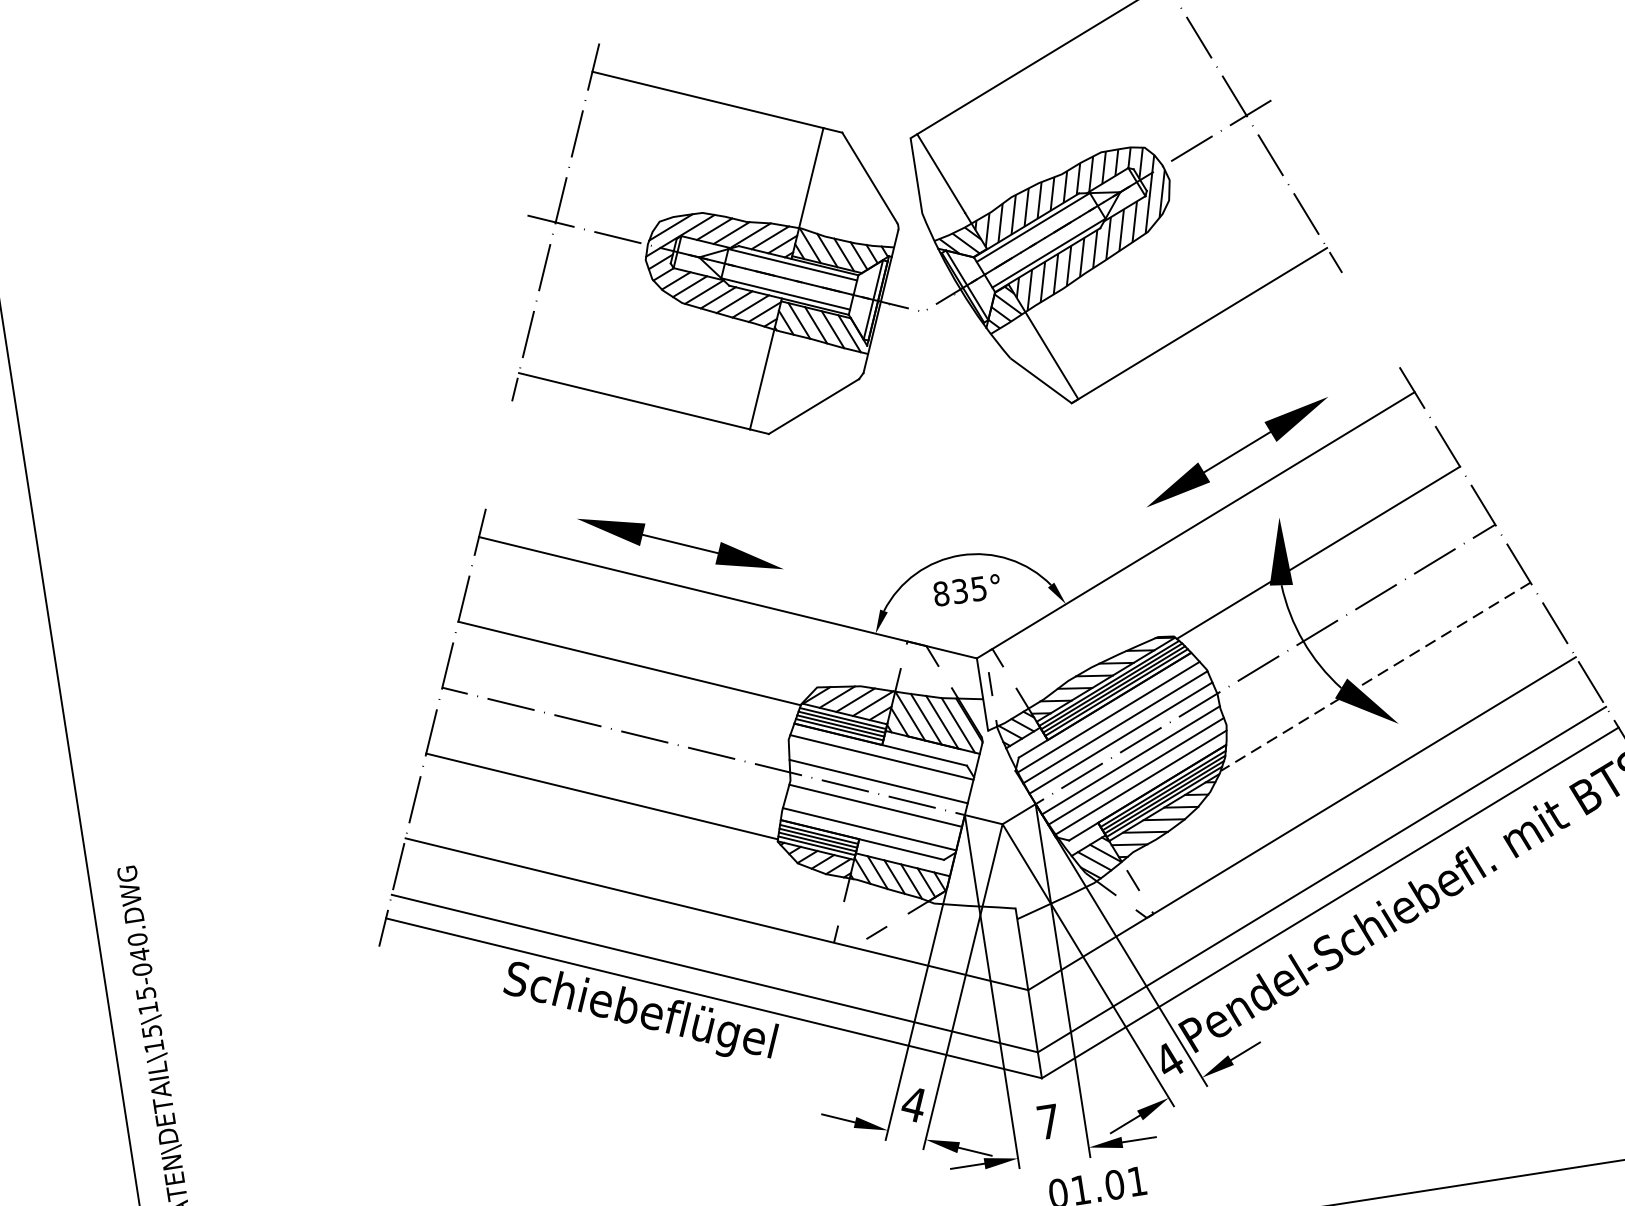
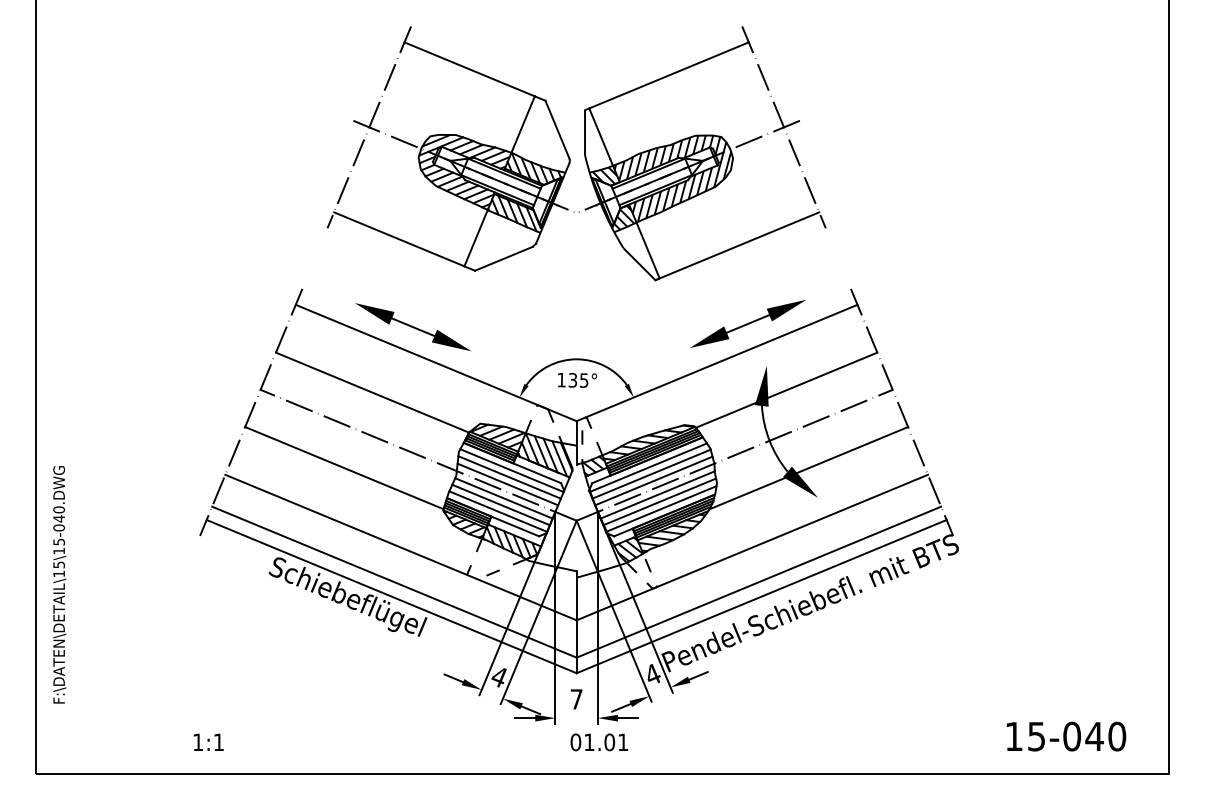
text: (940, 592) -> (561, 379), 835° -> 135°
line: (1375, 677) -> (808, 468), dashed -> solid
line: (879, 769) -> (509, 477), added
line: (871, 816) -> (500, 504), added

